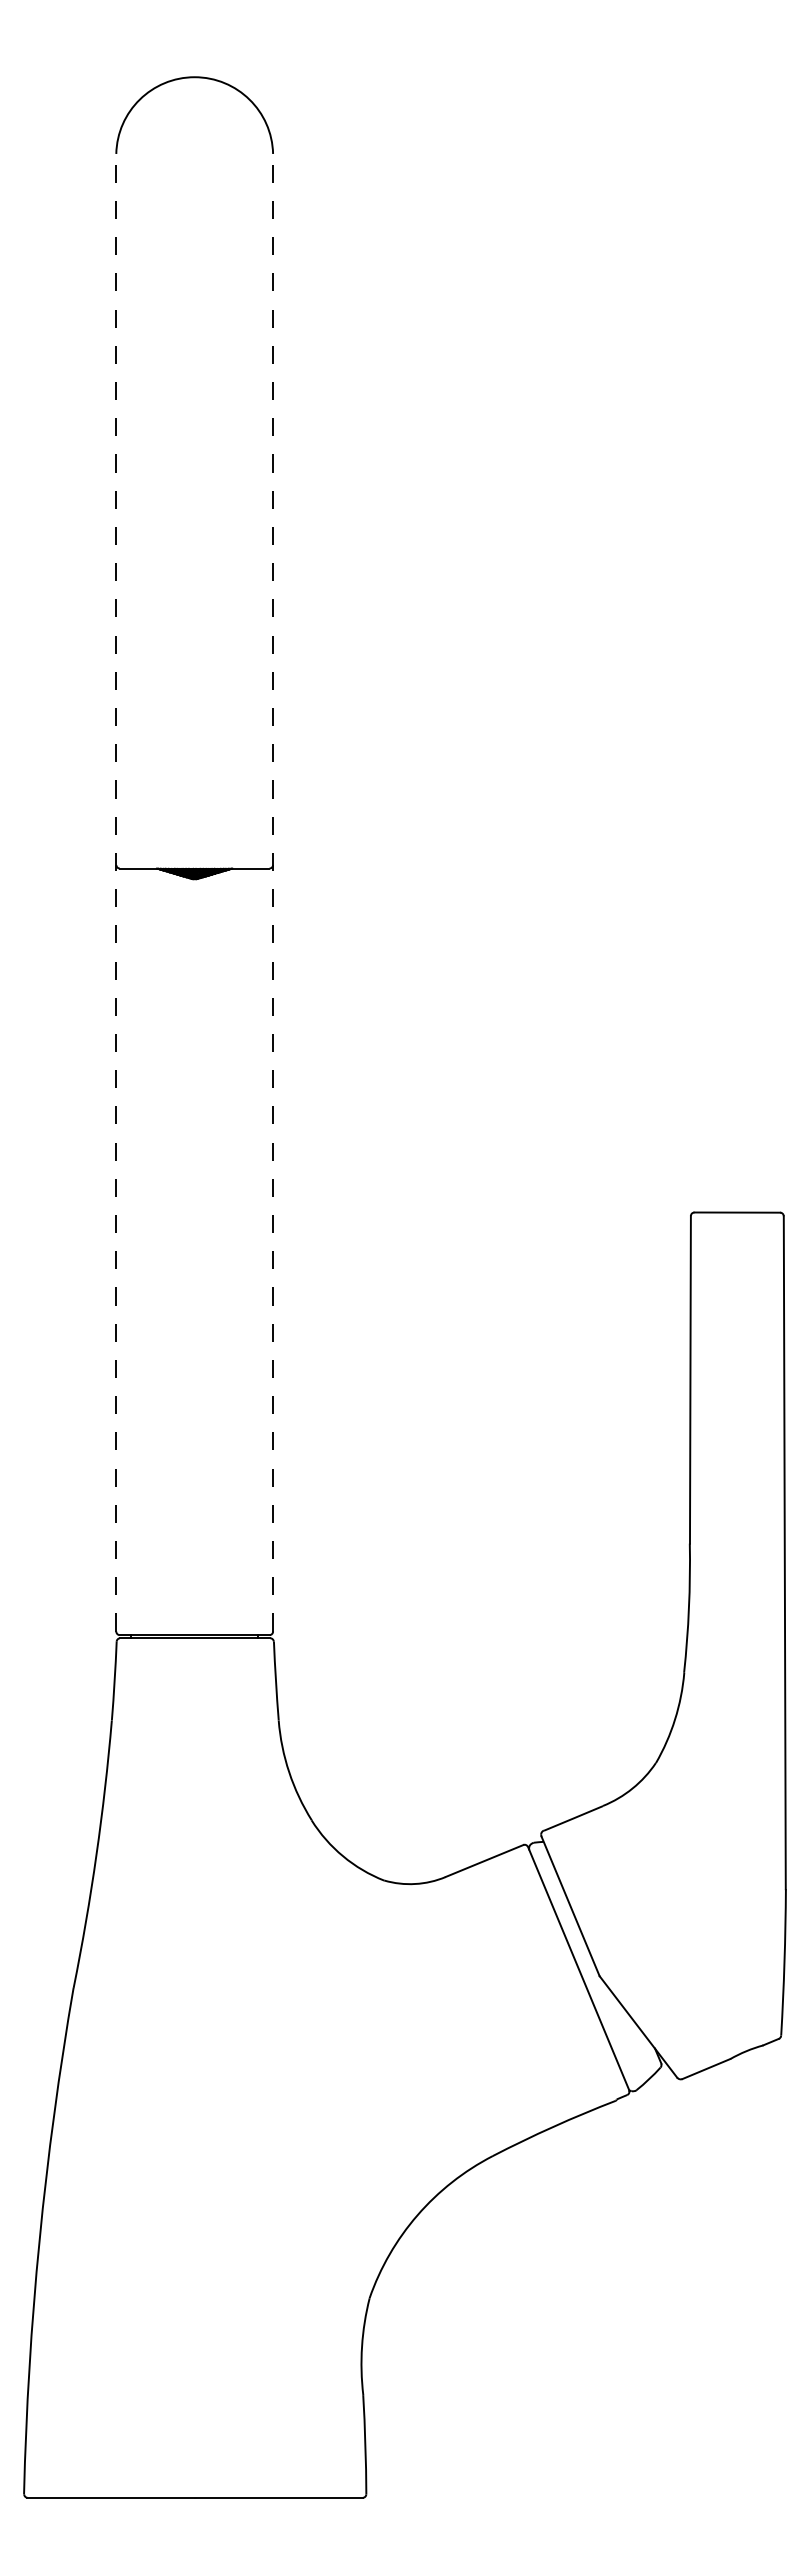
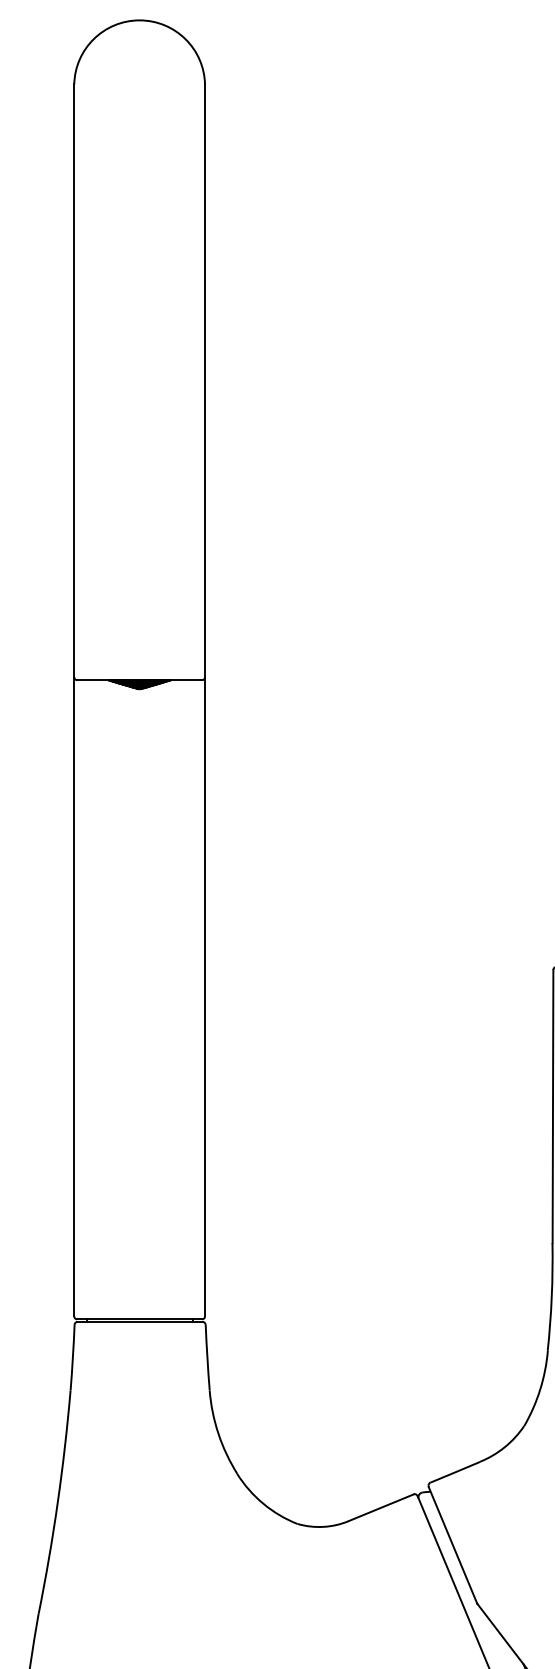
line: (116, 892) -> (74, 700), dashed -> solid
line: (273, 892) -> (205, 700), dashed -> solid

